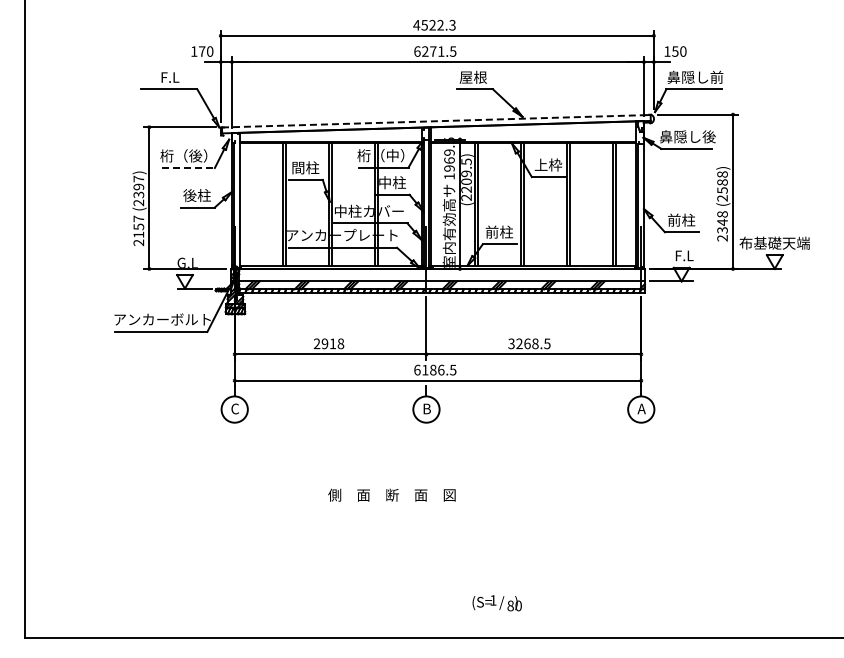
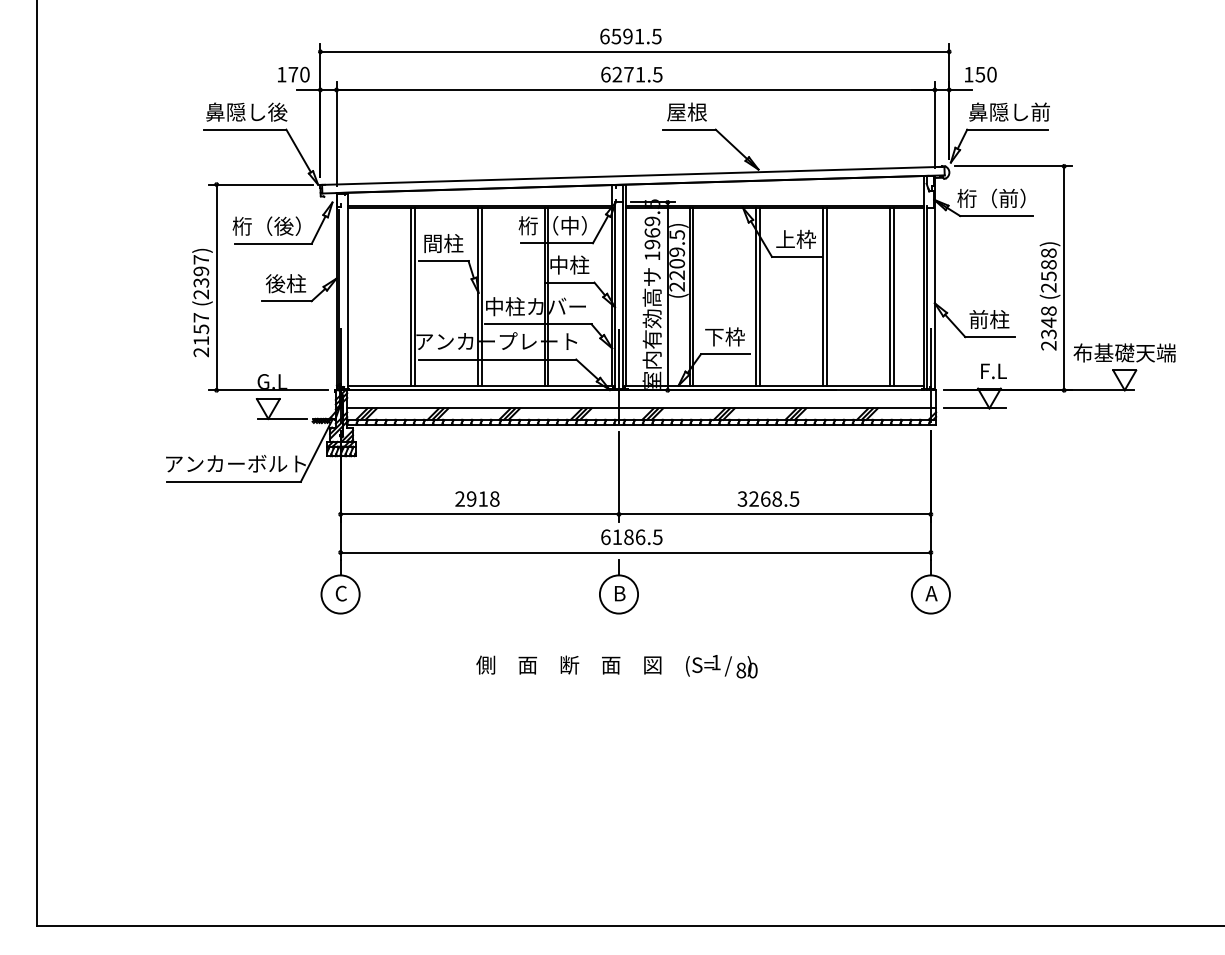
text: (434, 24) -> (630, 35), 4522.3 -> 6591.5
text: (170, 76) -> (247, 110), F.L -> 鼻隠し後
line: (436, 121) -> (633, 176), dashed -> solid
text: (687, 136) -> (998, 197), 鼻隠し後 -> 桁（前）
line: (189, 168) -> (274, 244), dashed -> solid
text: (499, 231) -> (725, 335), 前柱 -> 下枠
text: (391, 494) -> (568, 664), moved
text: (496, 603) -> (720, 666), moved

